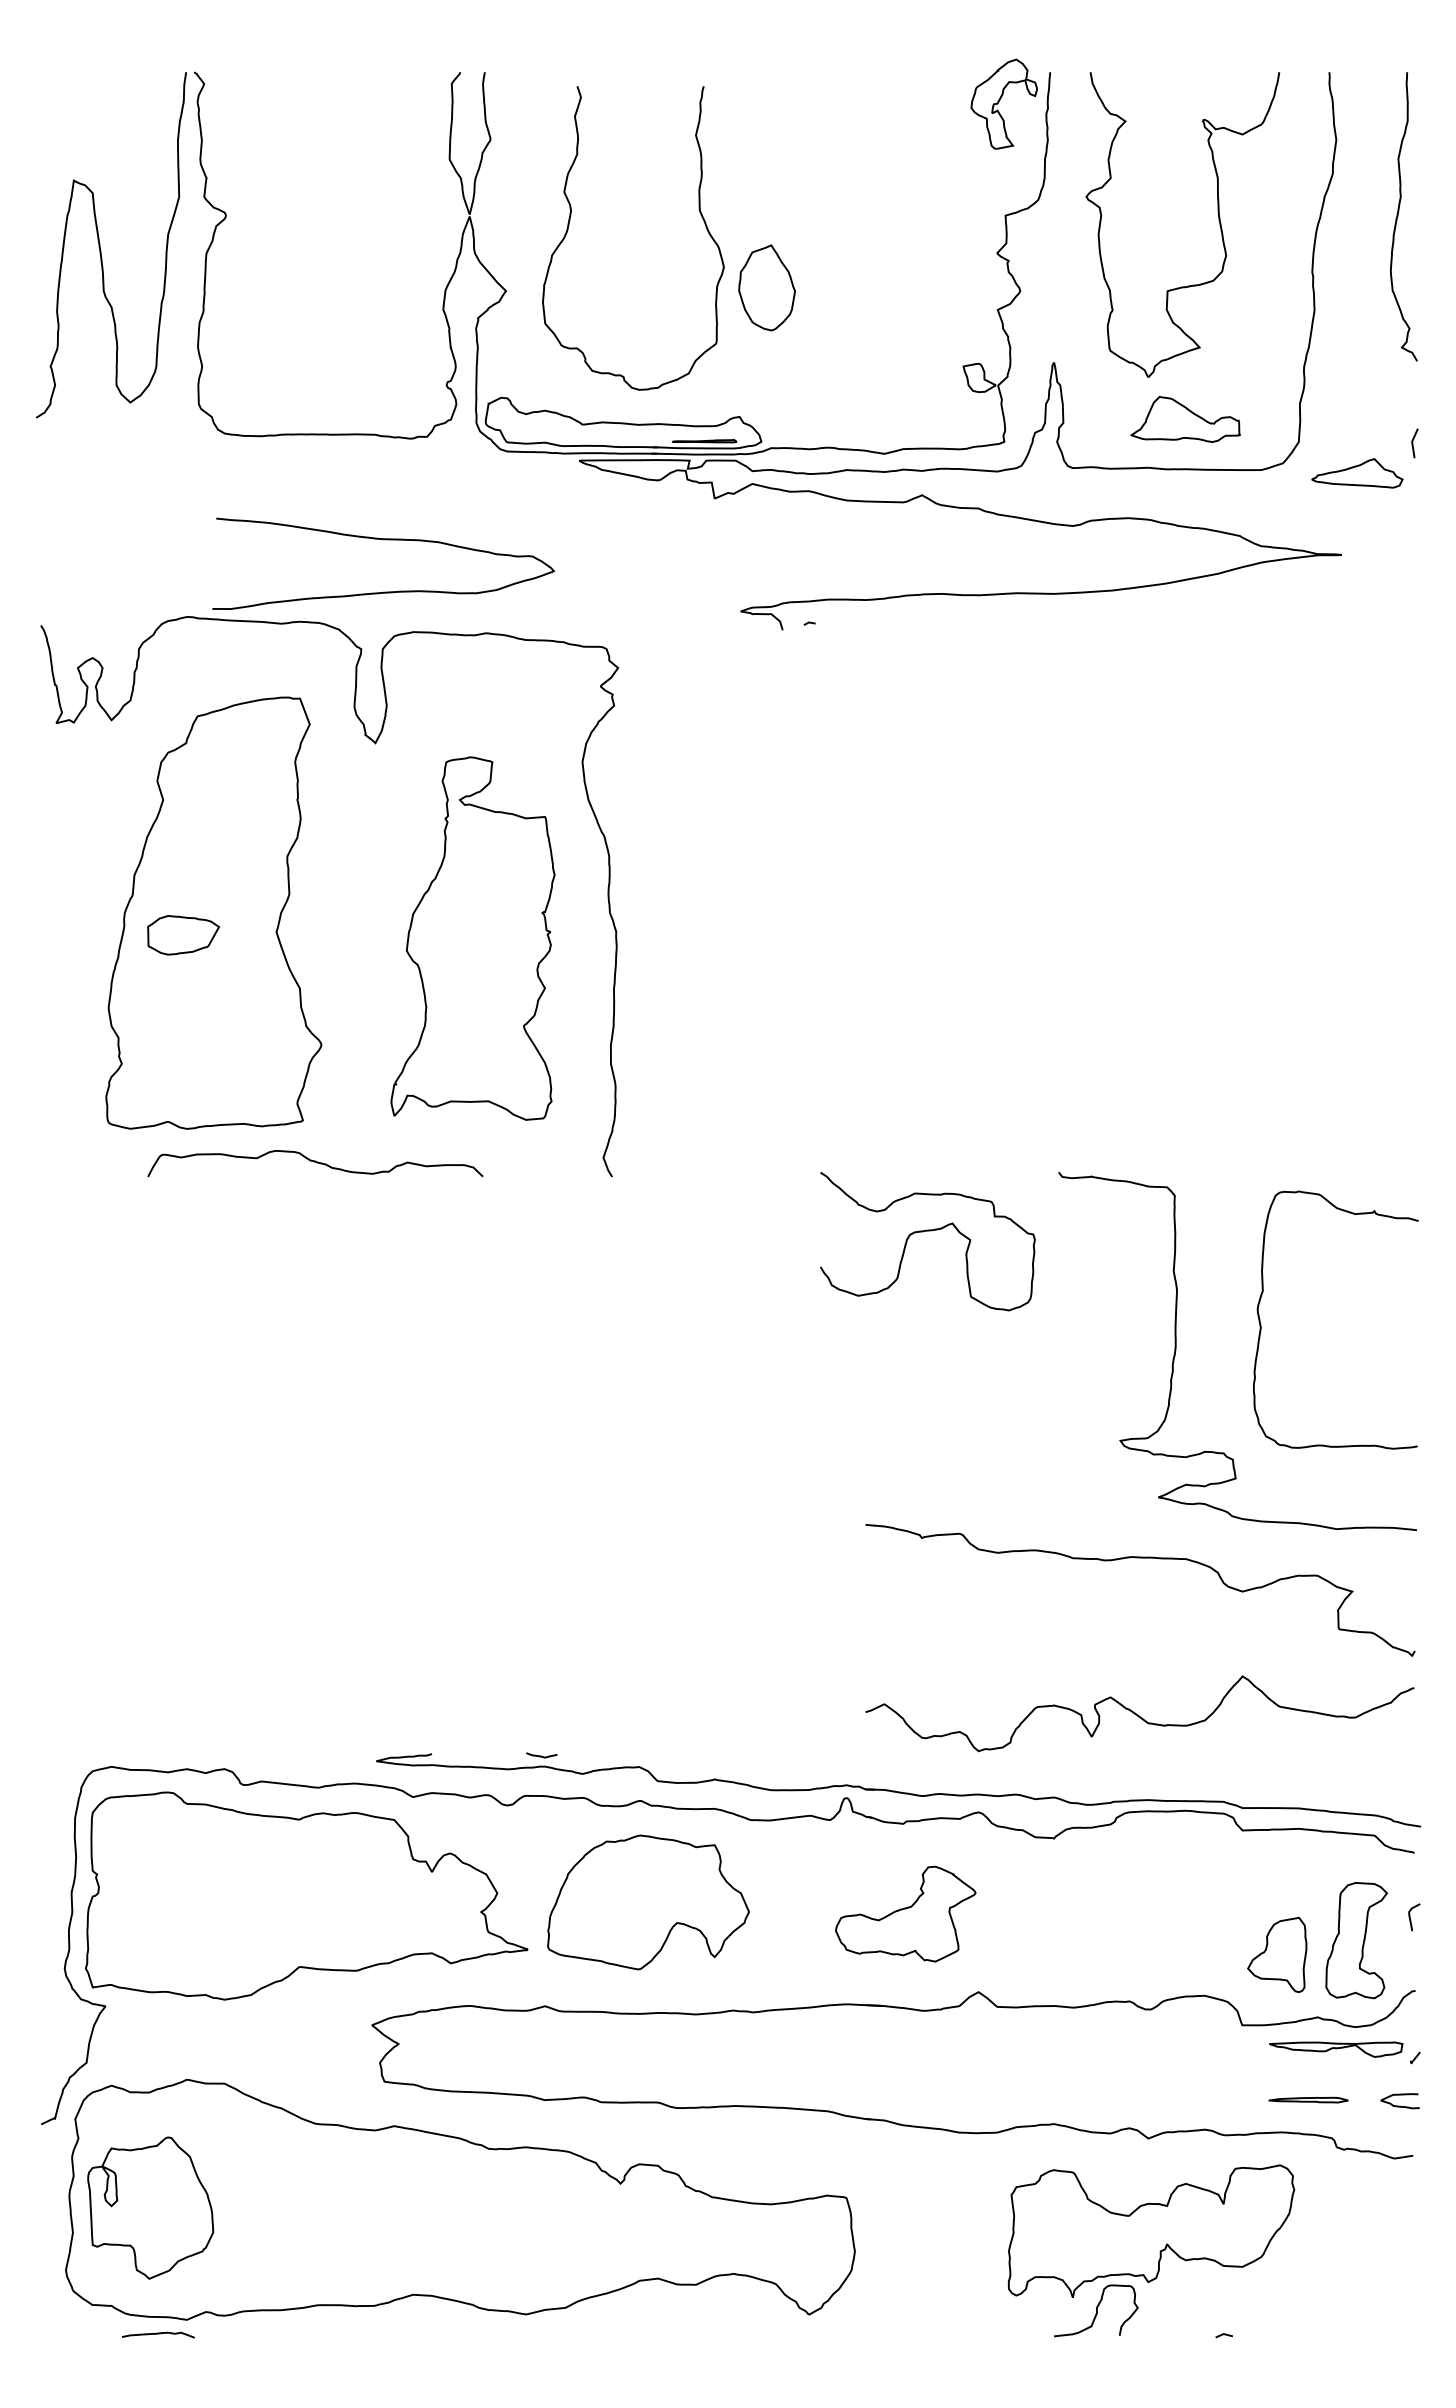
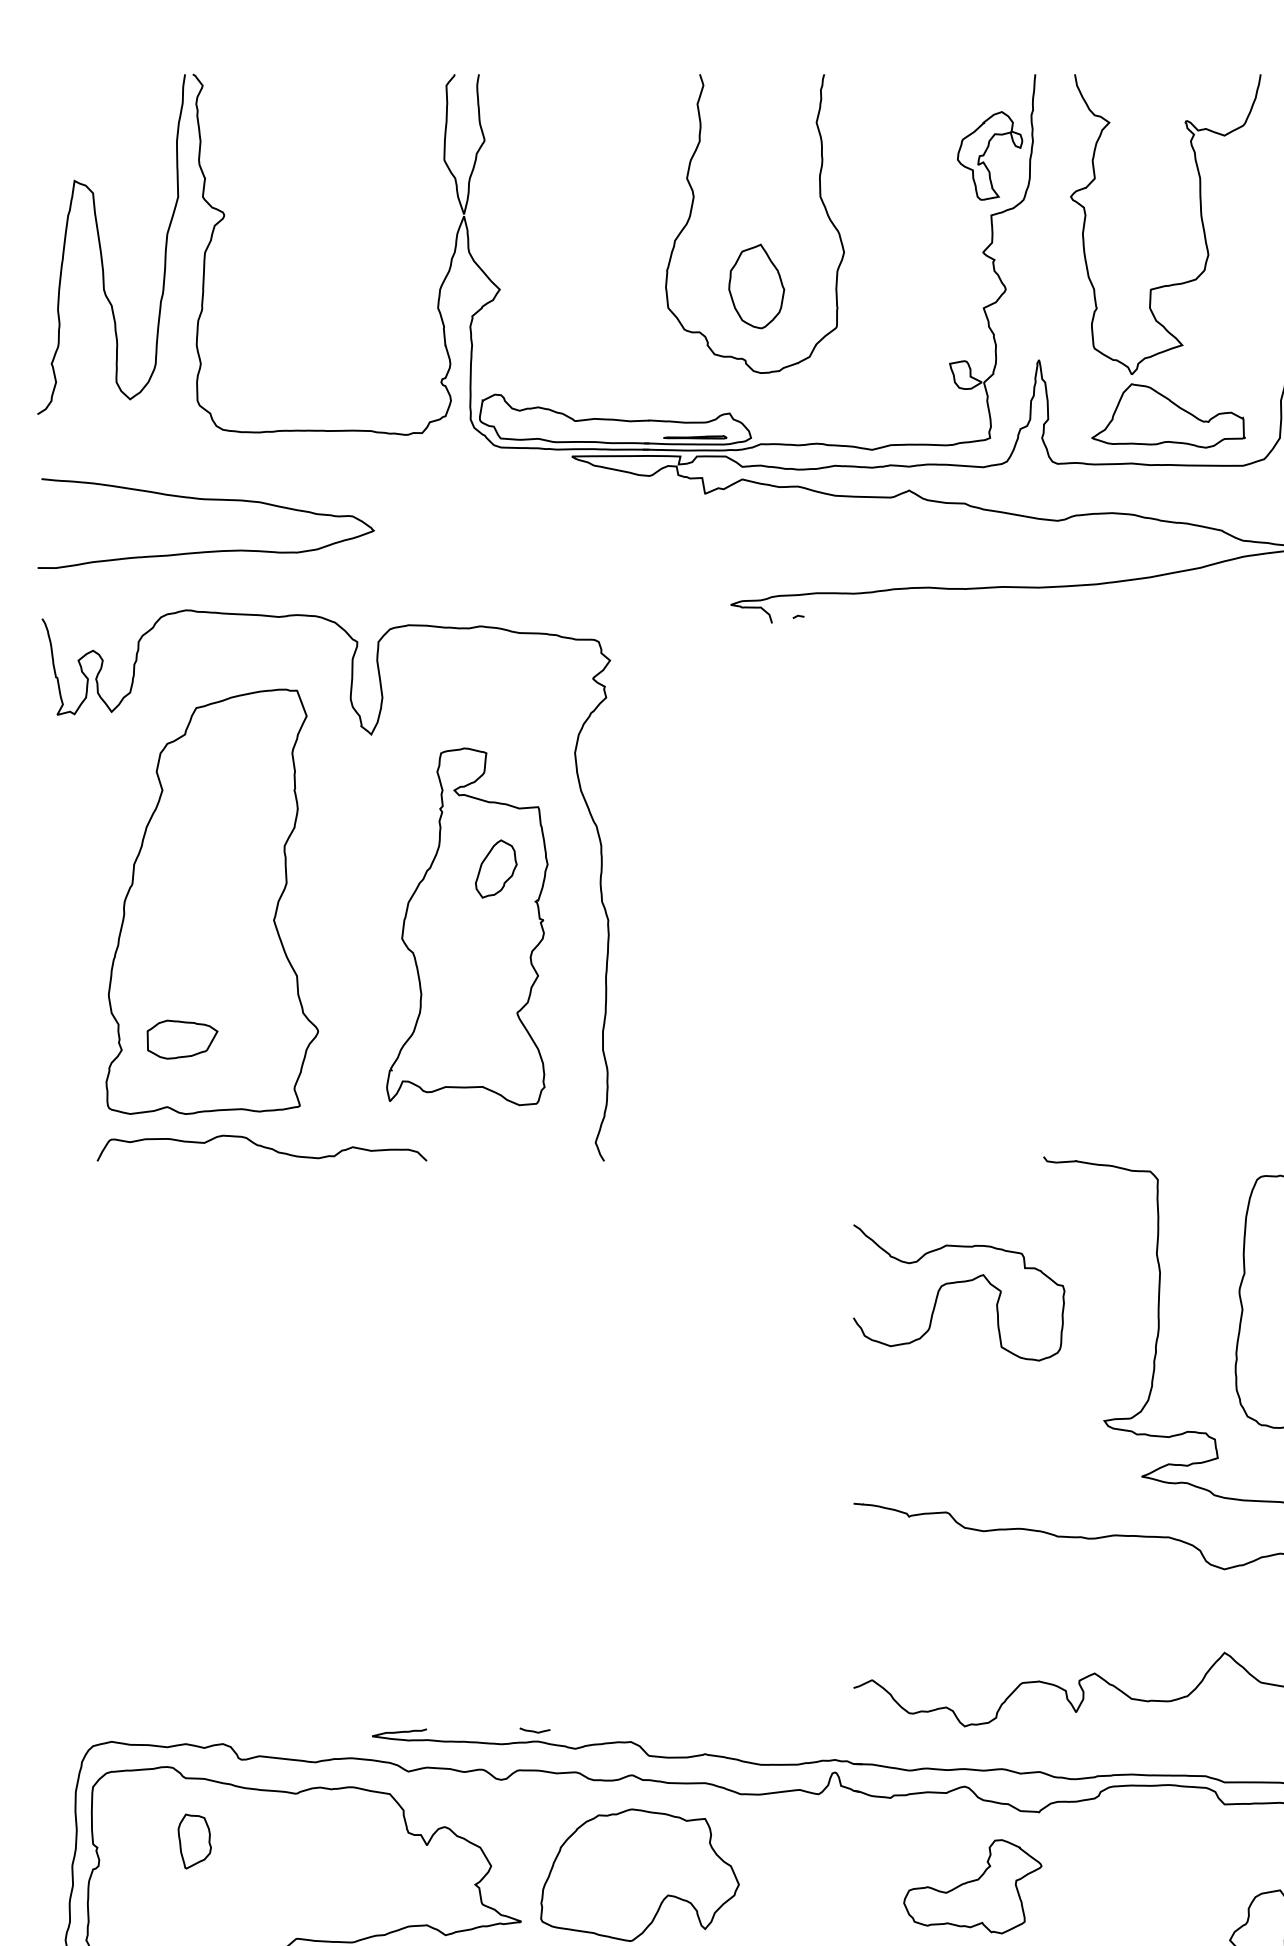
part: (1003, 103) -> (989, 155), moved
curve: (569, 225) -> (692, 211), moved
part: (1185, 419) -> (1168, 416), size x1.43
curve: (384, 540) -> (207, 500), moved
part: (502, 879) -> (496, 868), added
part: (183, 935) -> (182, 1039), moved
curve: (315, 1162) -> (262, 1147), moved
curve: (923, 1232) -> (954, 1283), moved
part: (195, 1867) -> (194, 1840), added
part: (905, 1913) -> (972, 1886), moved

